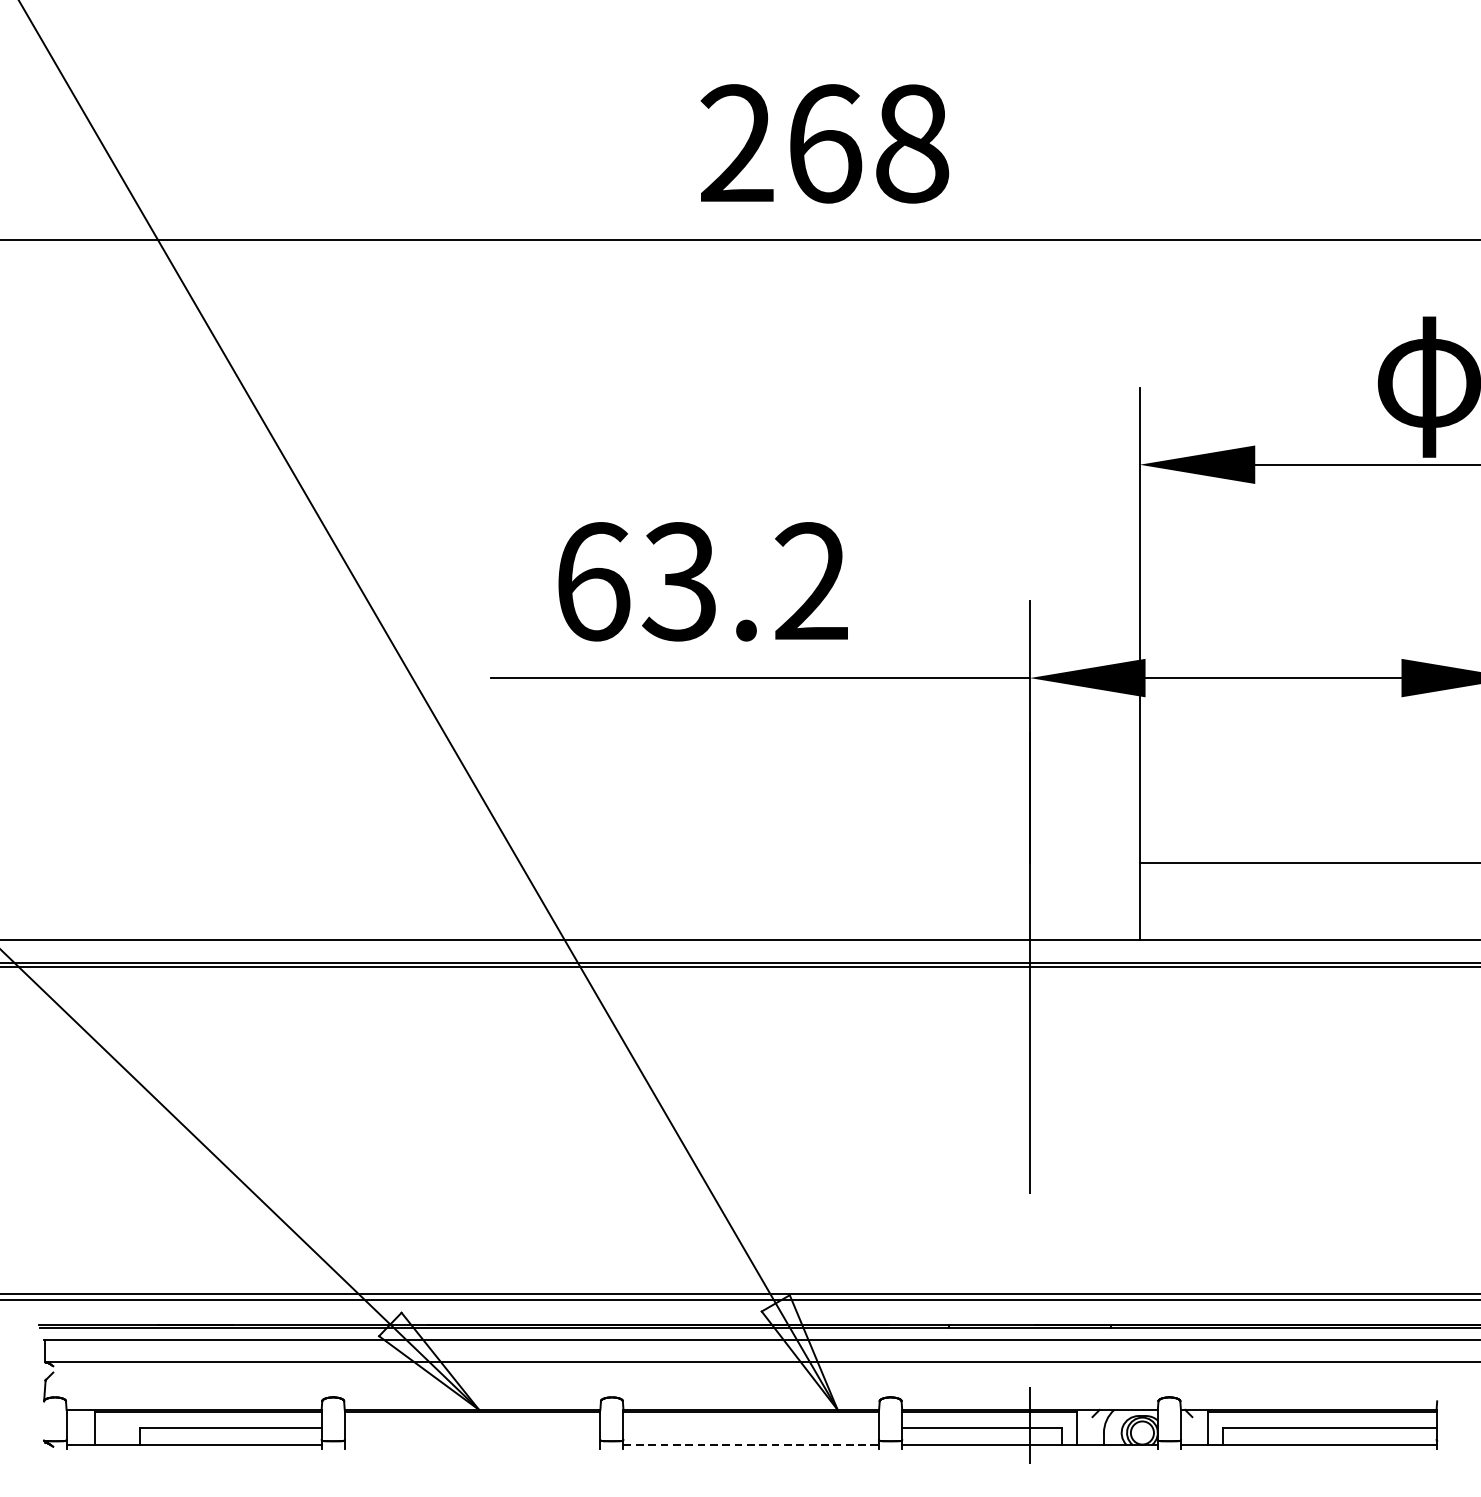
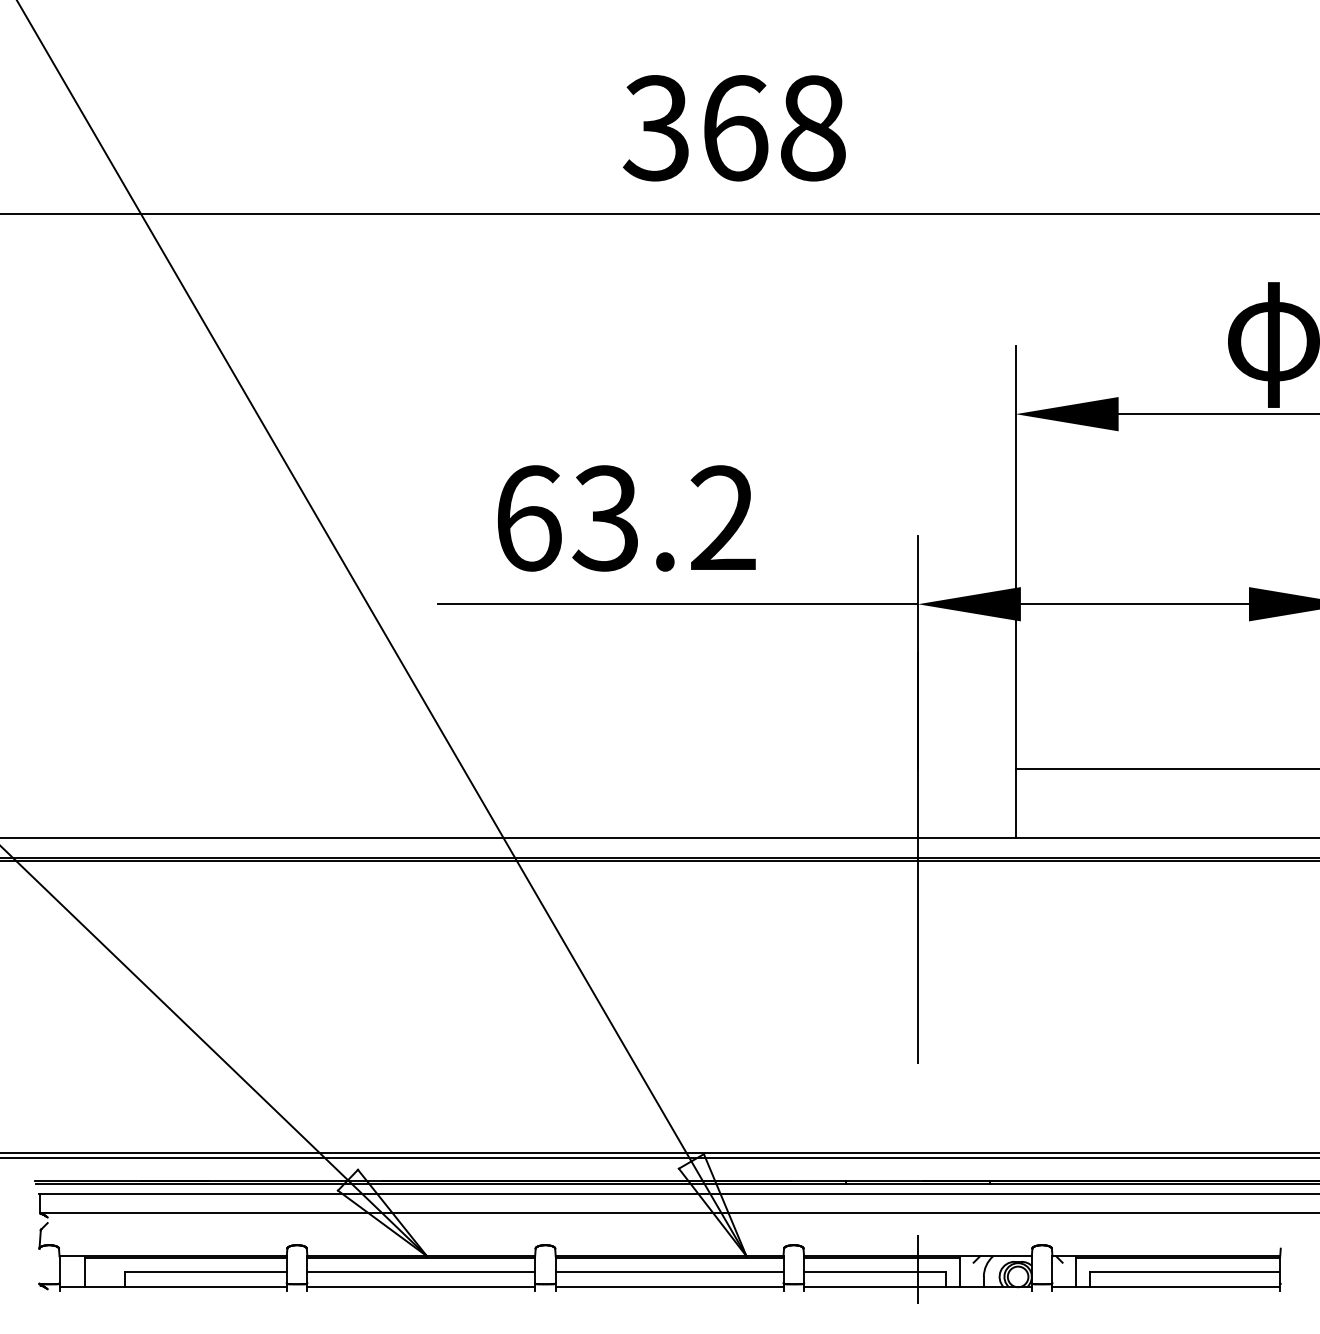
text: (735, 144) -> (655, 128), 268 -> 368
line: (472, 1428) -> (421, 1272), added
line: (751, 1428) -> (669, 1272), added
line: (472, 1444) -> (421, 1287), added
line: (751, 1444) -> (669, 1287), dashed -> solid

